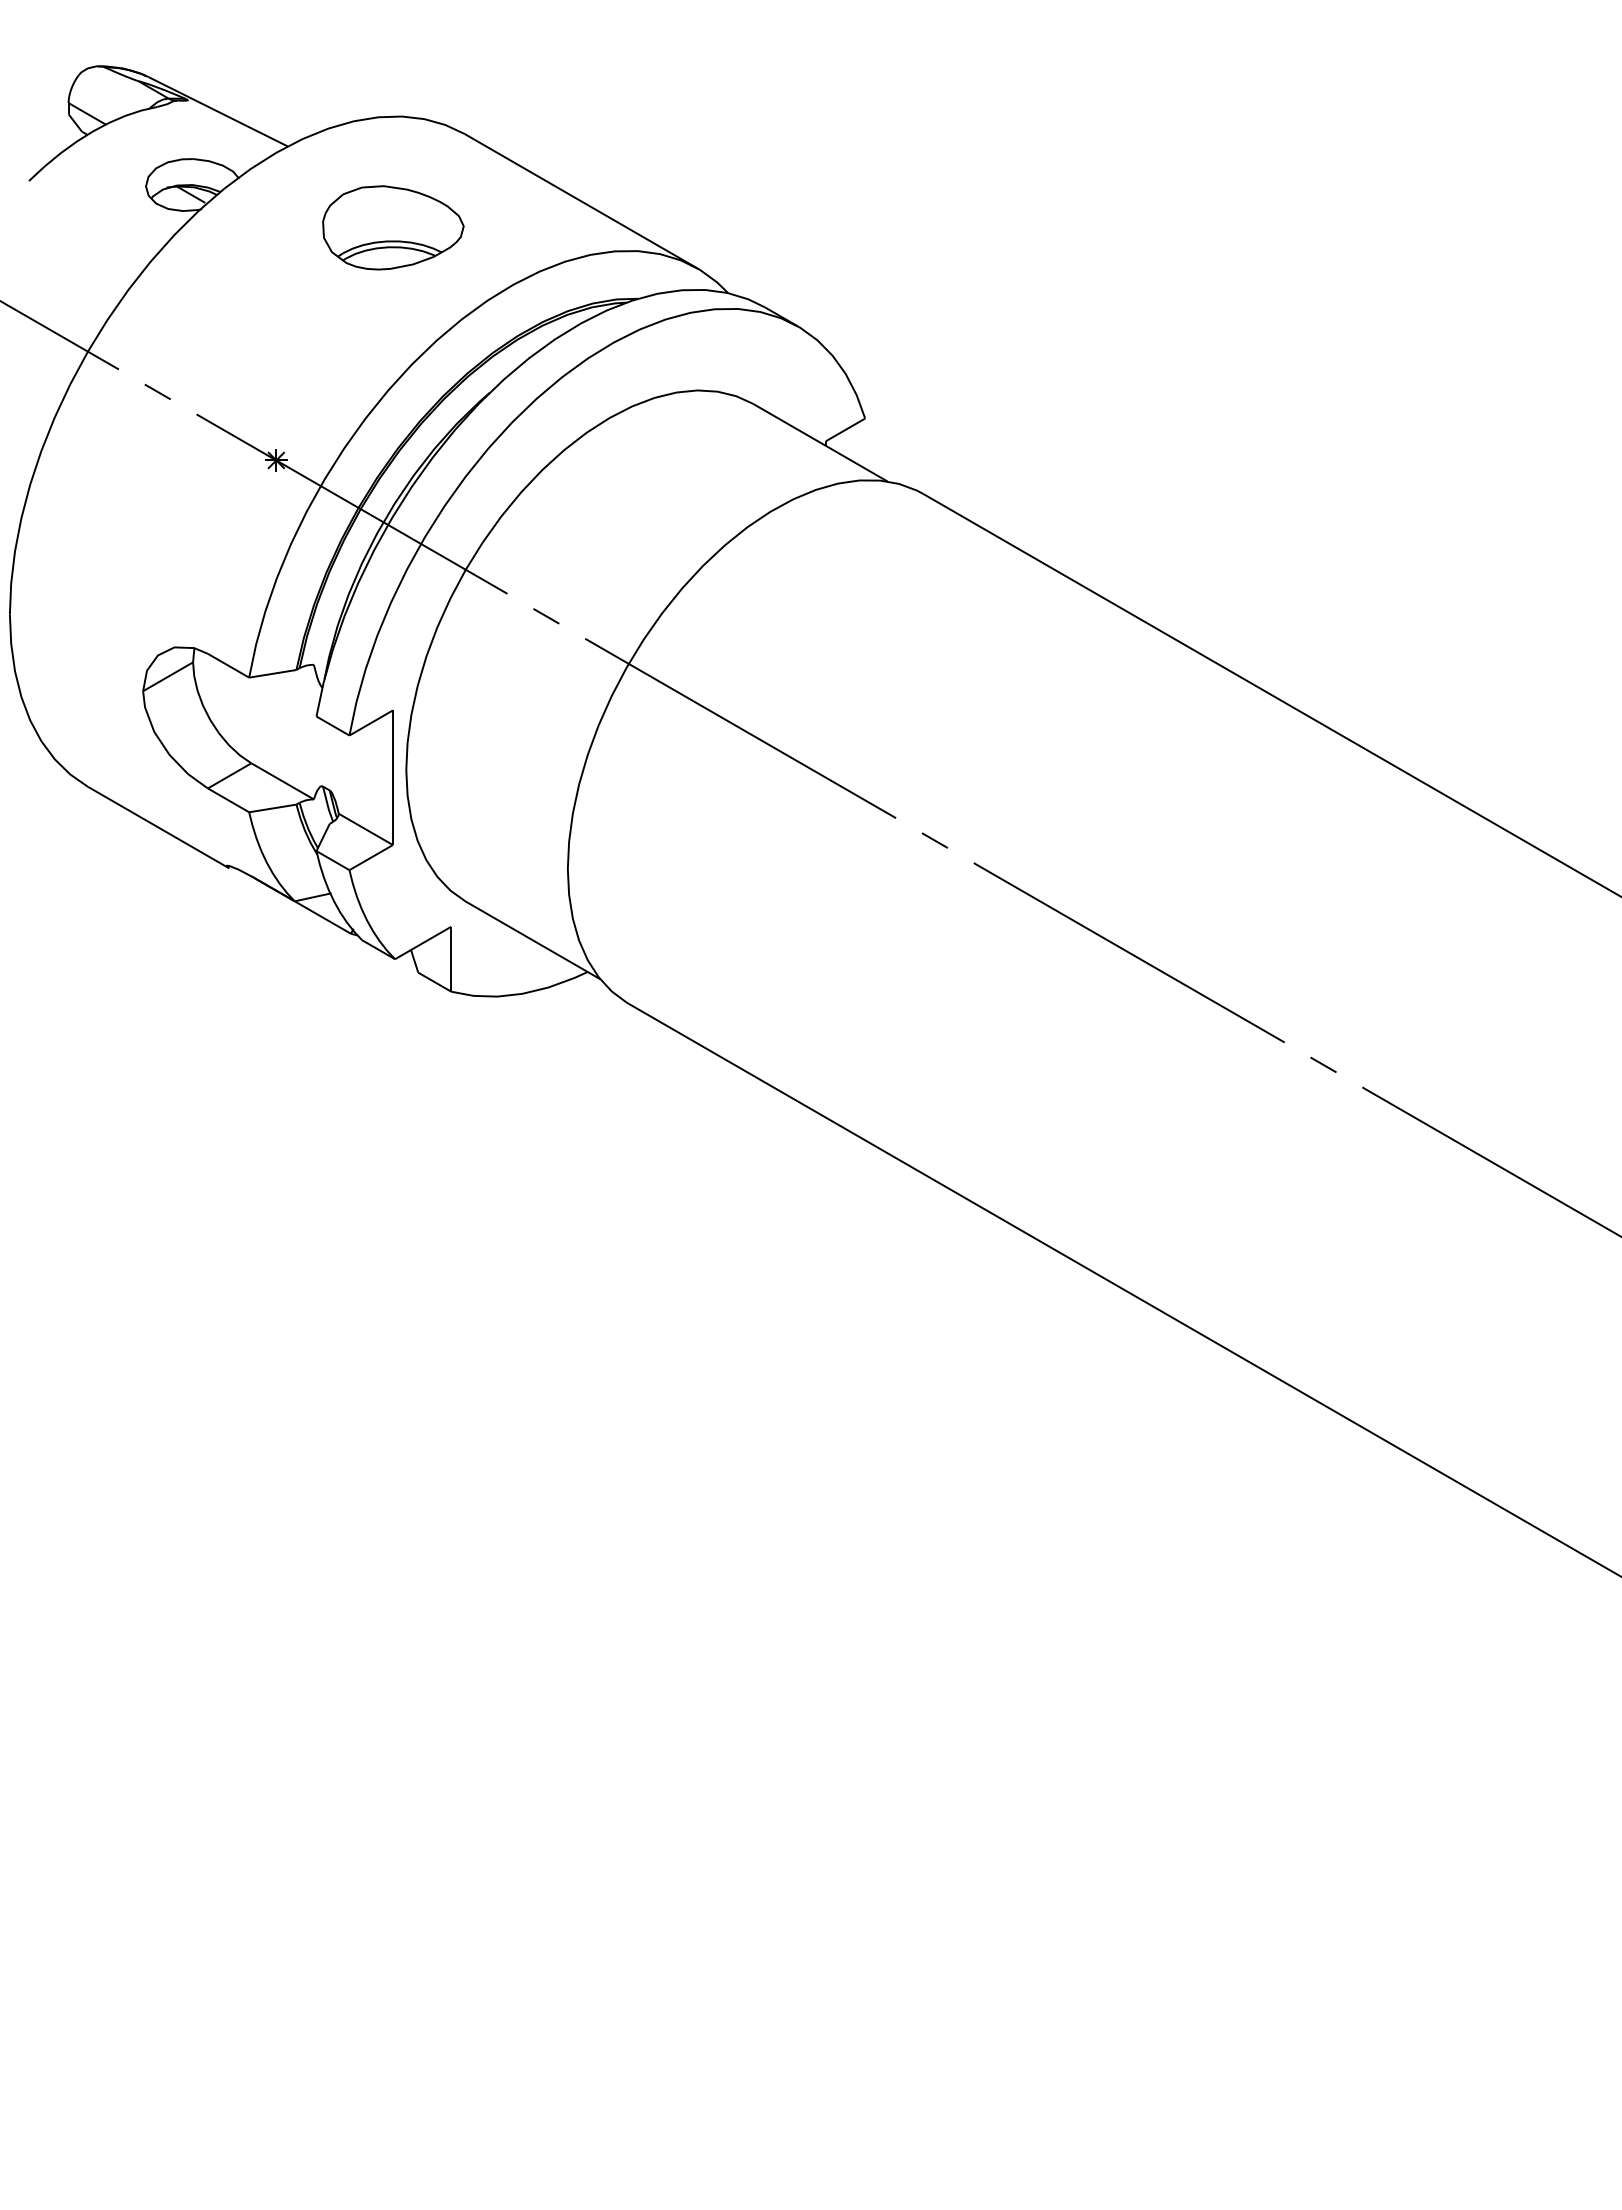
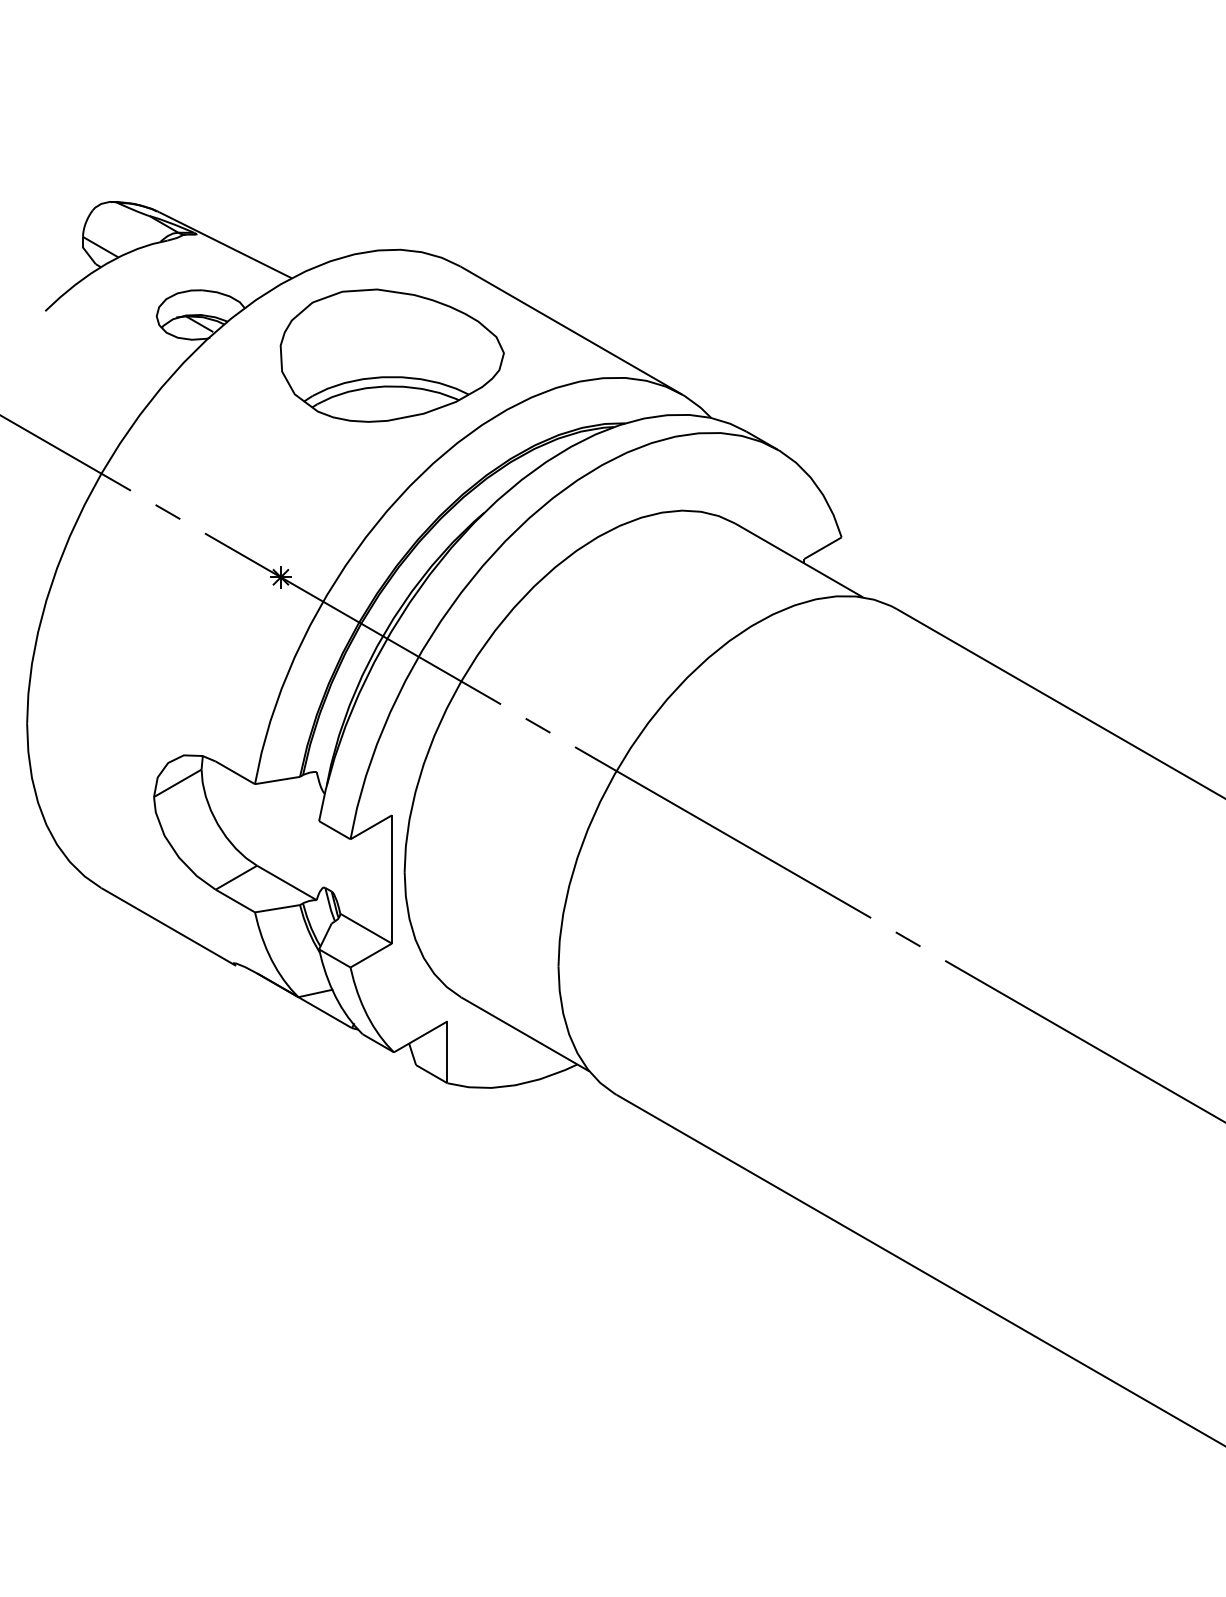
part: (393, 227) -> (392, 355), size x1.67

